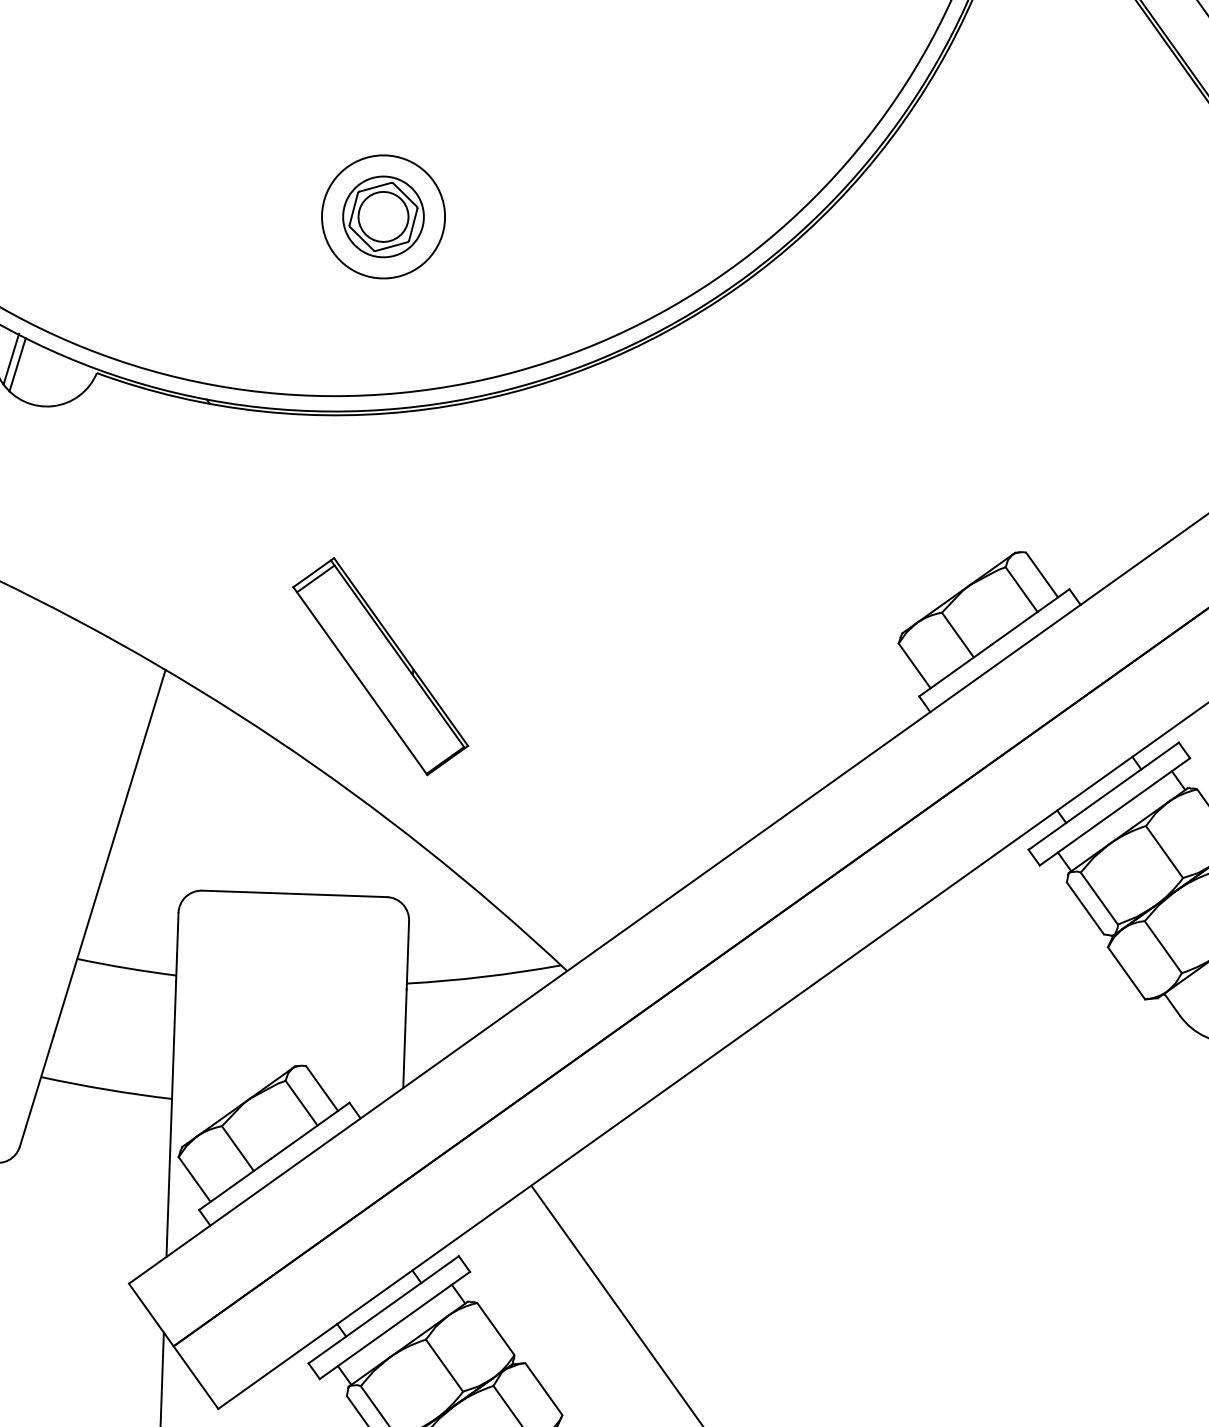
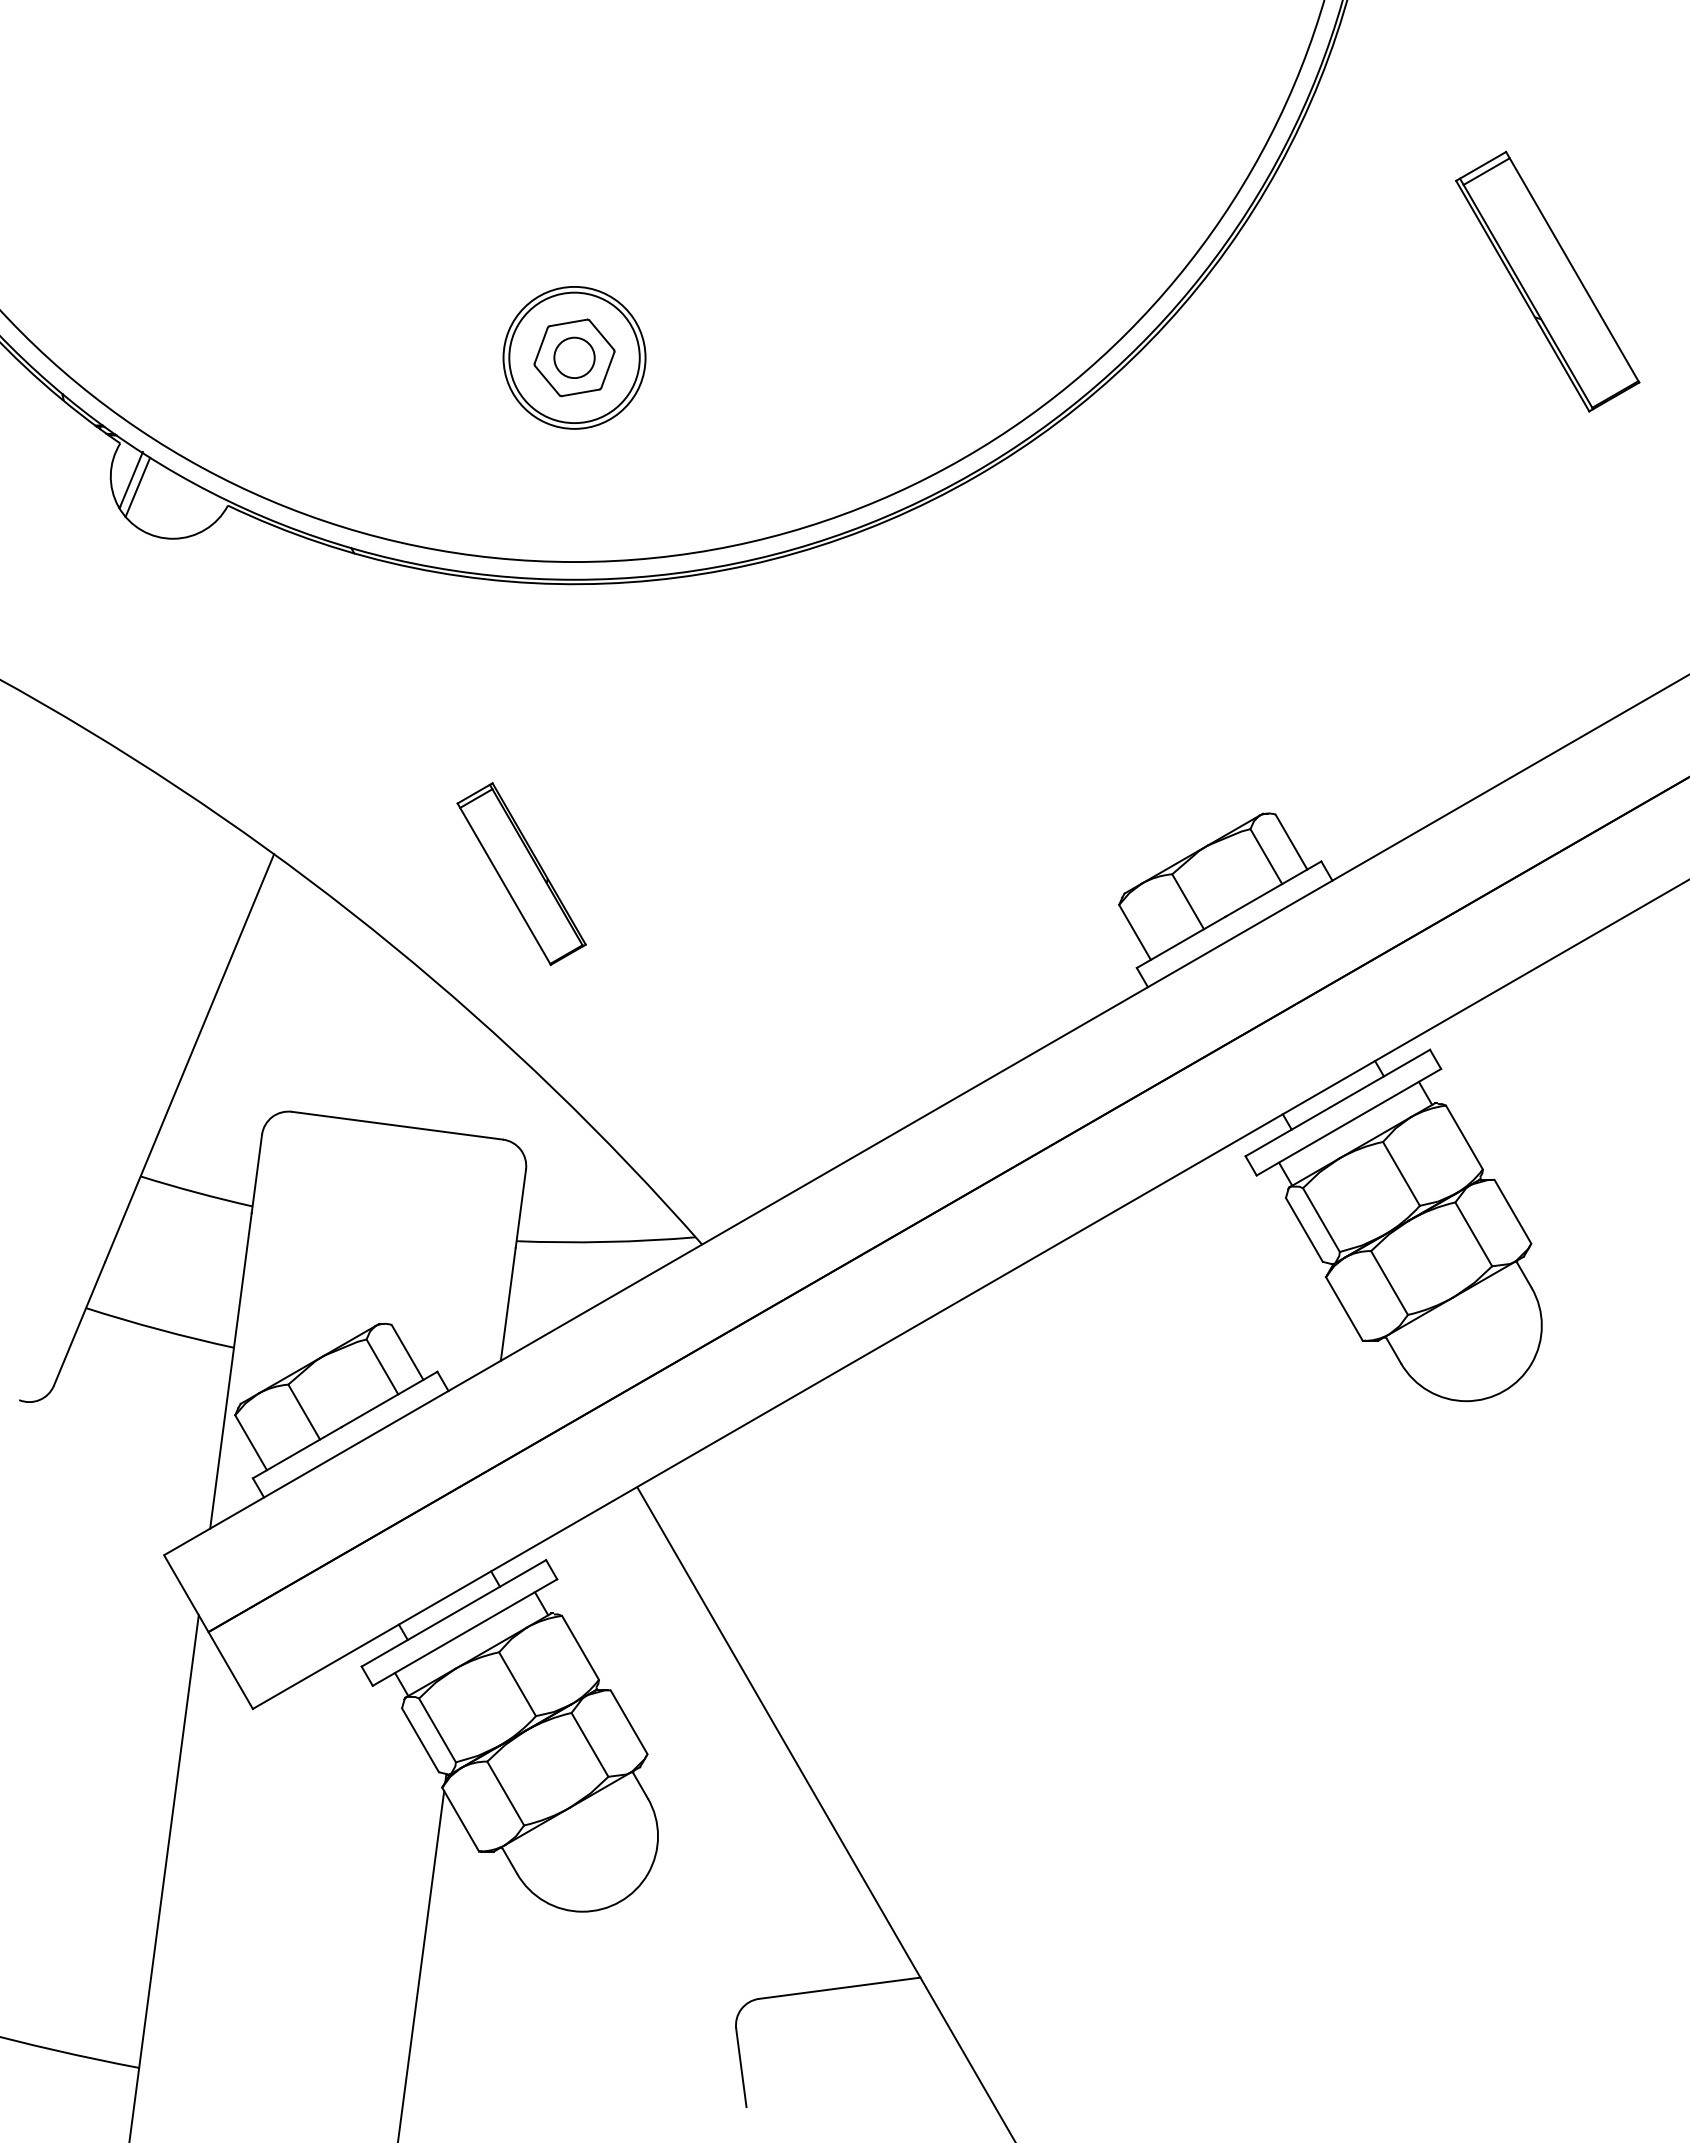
circle: (383, 216) -> (574, 357), size x0.7
circle: (383, 216) -> (574, 357), size x1.4
part: (380, 666) -> (521, 873), size x0.7

